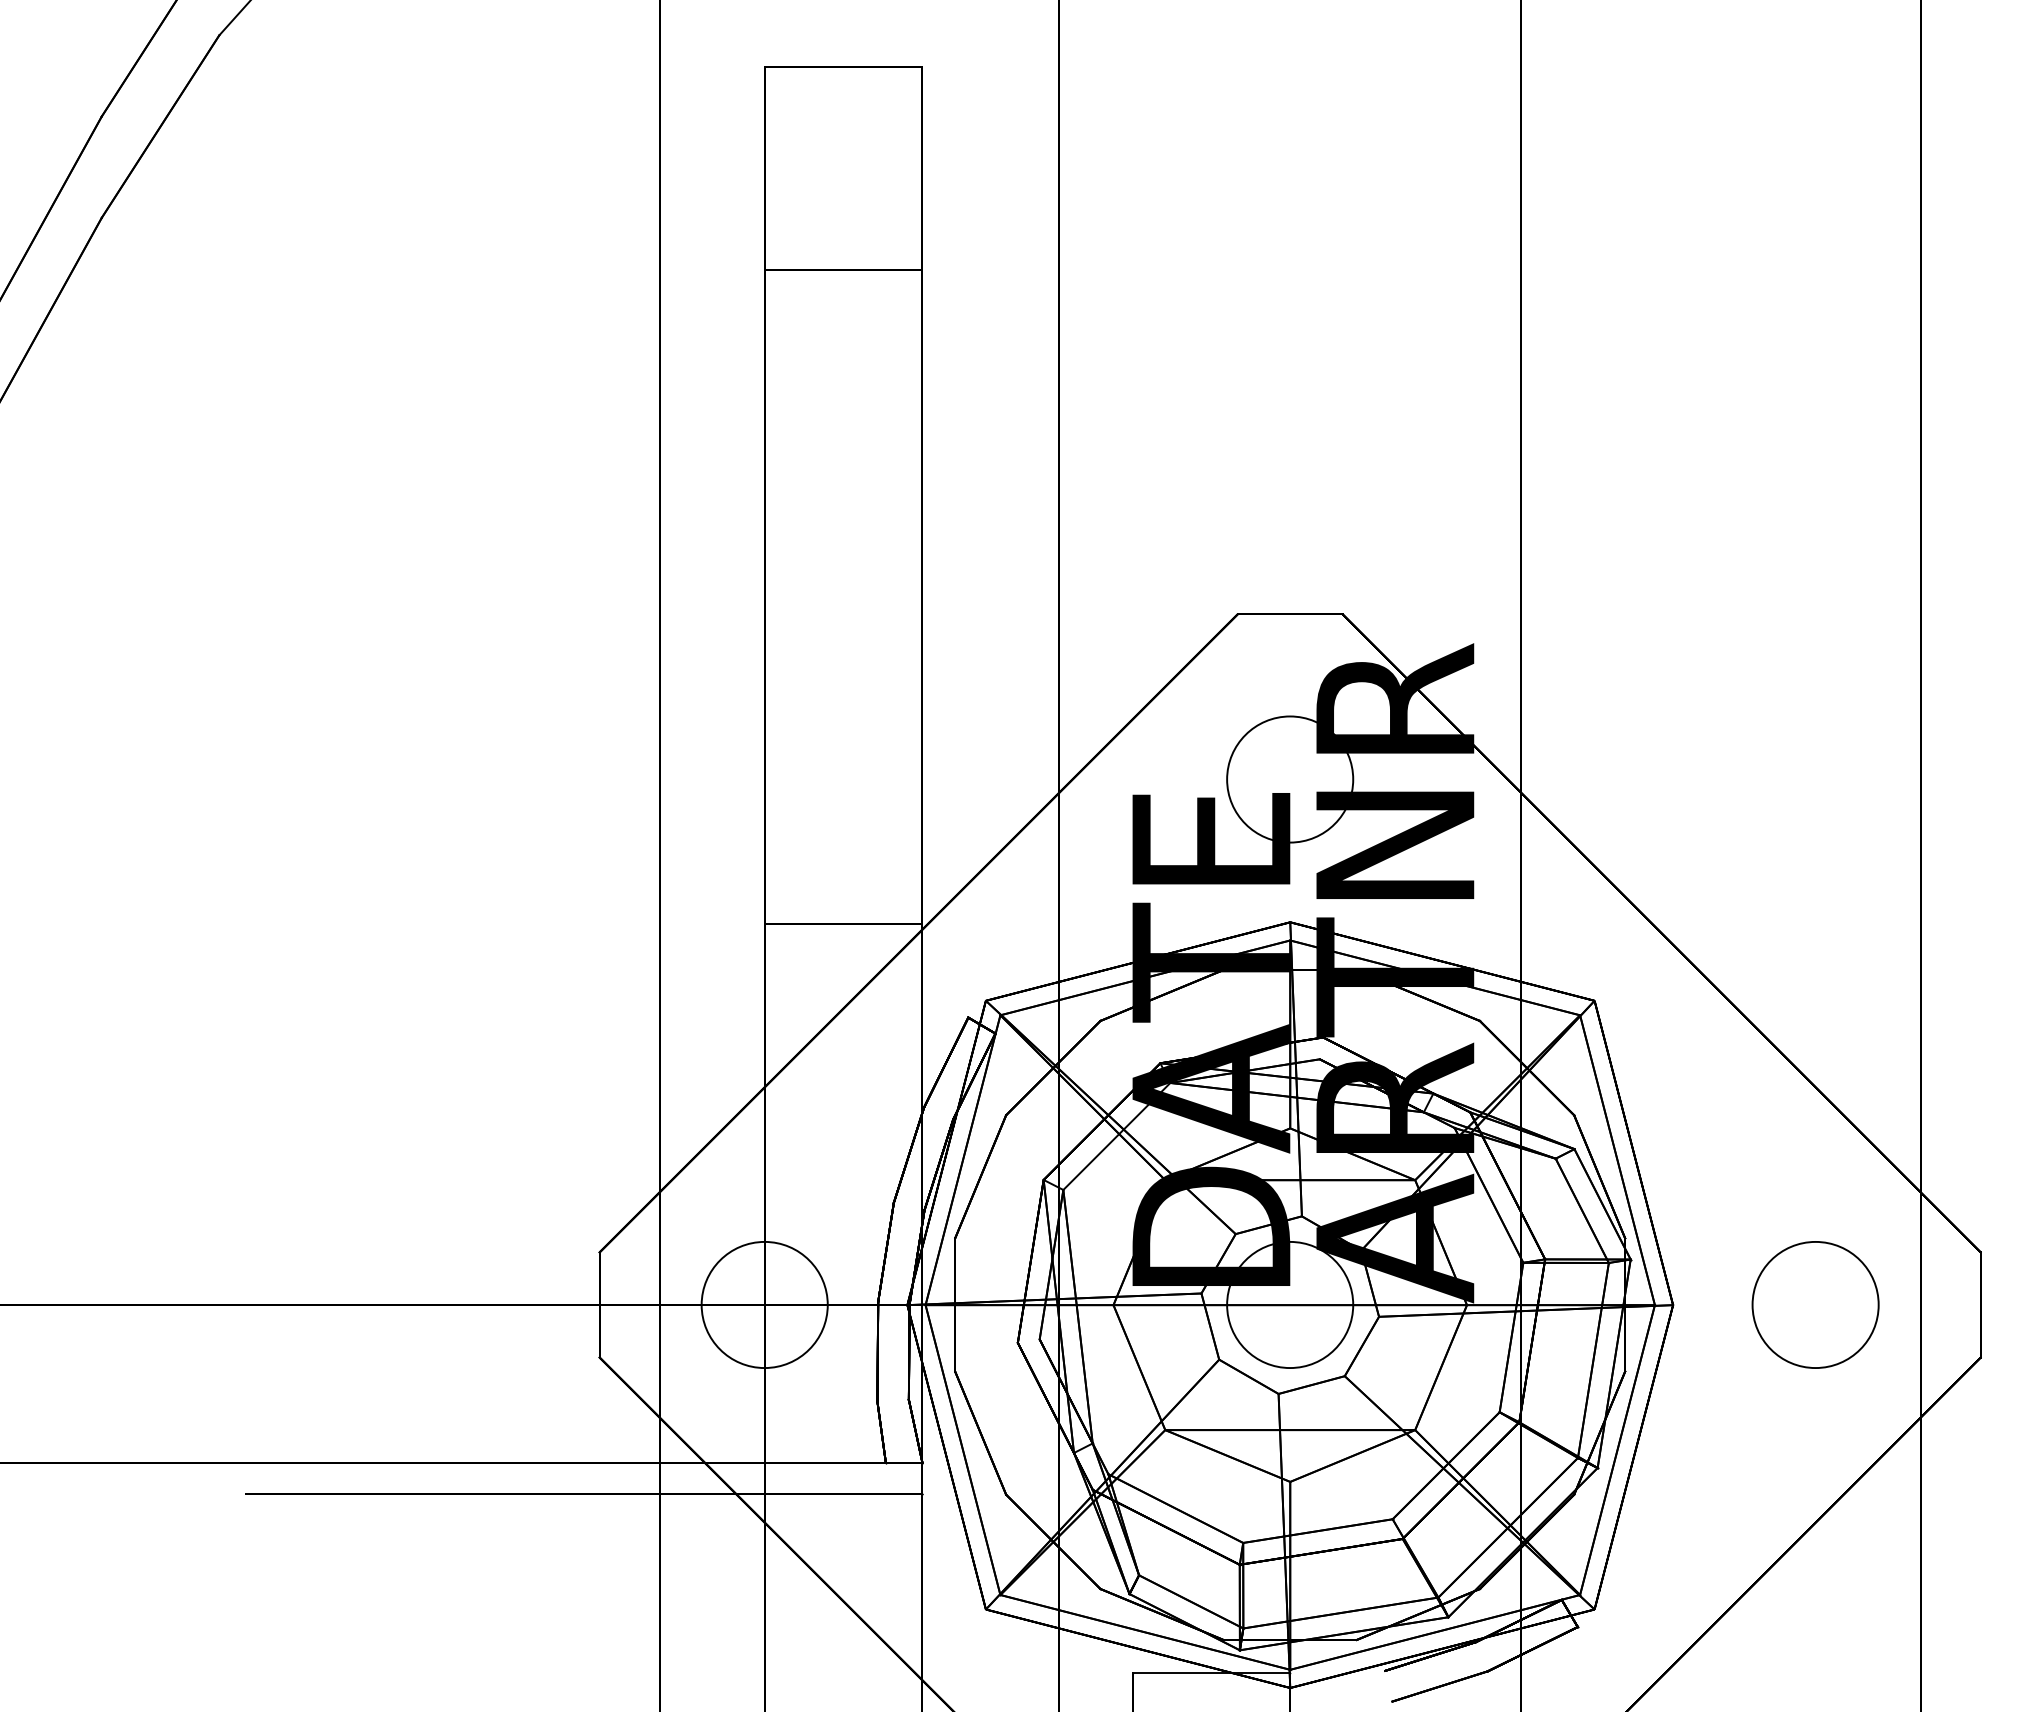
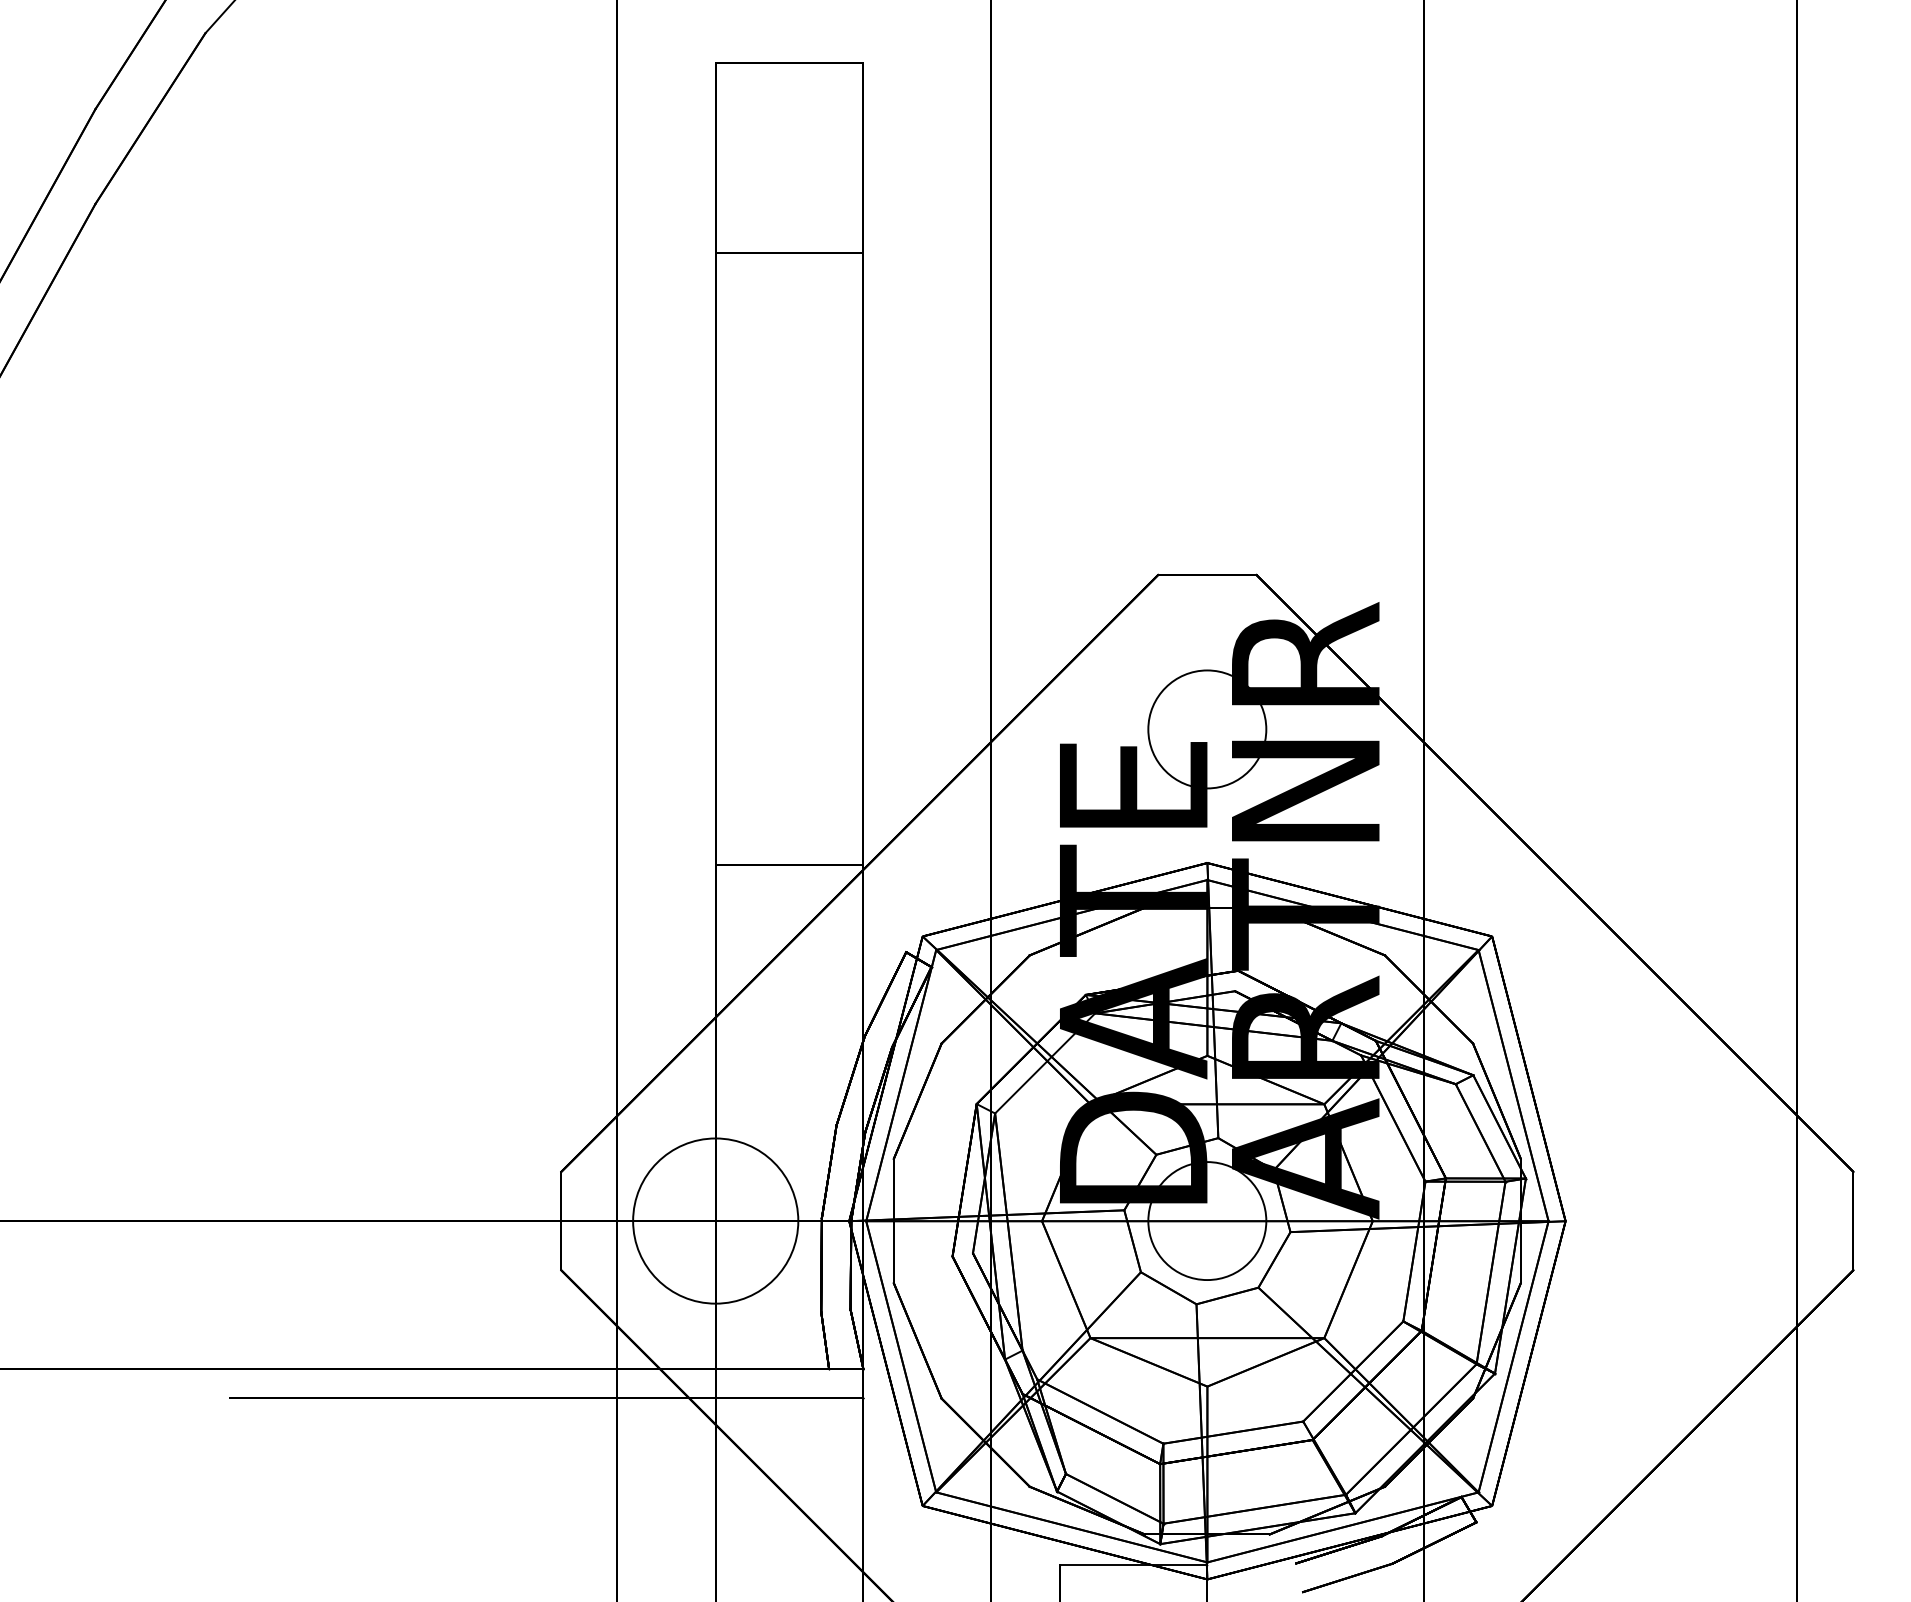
circle: (764, 1304) -> (715, 1220), size x1.4
circle: (1815, 1304) -> (1698, 1220), removed

